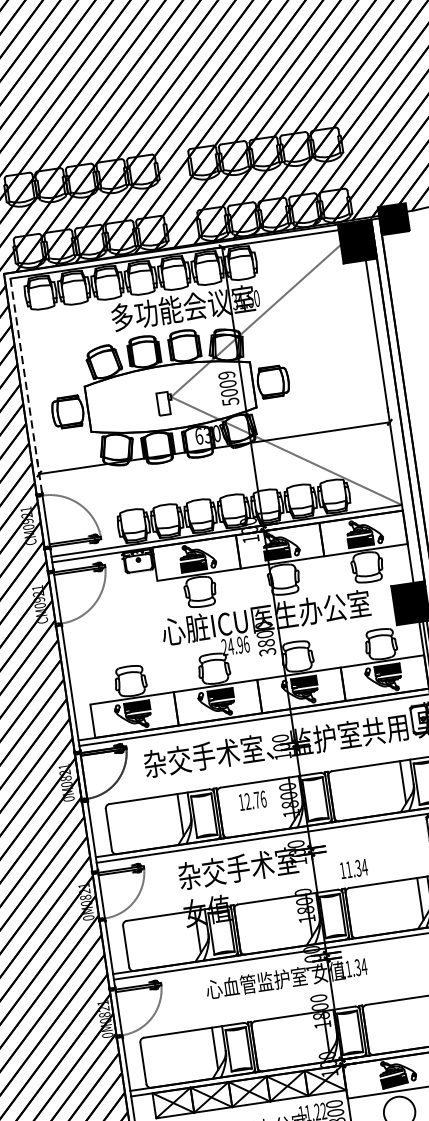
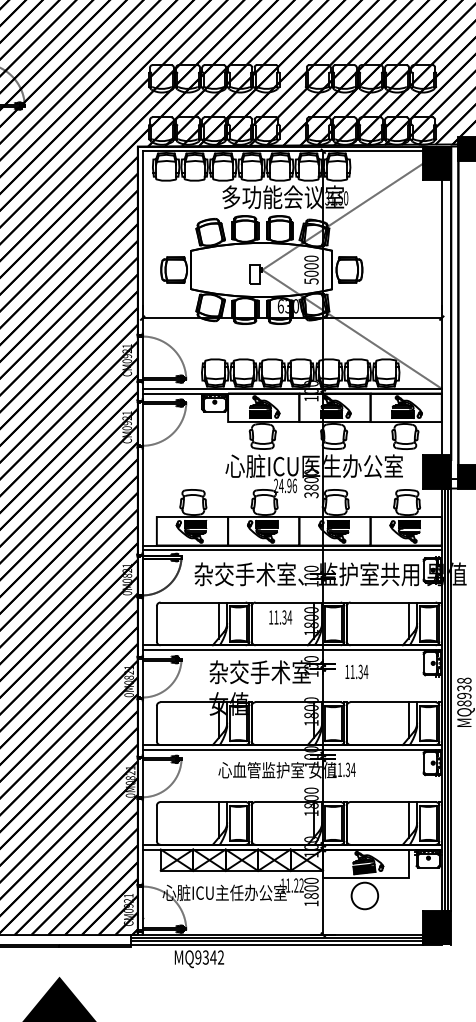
text: (226, 374) -> (311, 258), 5009 -> 5000
line: (26, 386) -> (142, 243), dashed -> solid
text: (254, 800) -> (282, 617), 12.76 -> 11.34
text: (353, 868) -> (356, 671), moved

